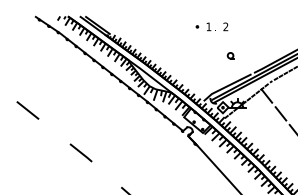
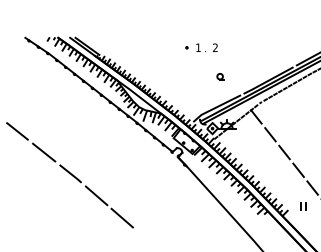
line: (54, 131) -> (44, 152), added
line: (106, 174) -> (96, 195), added

